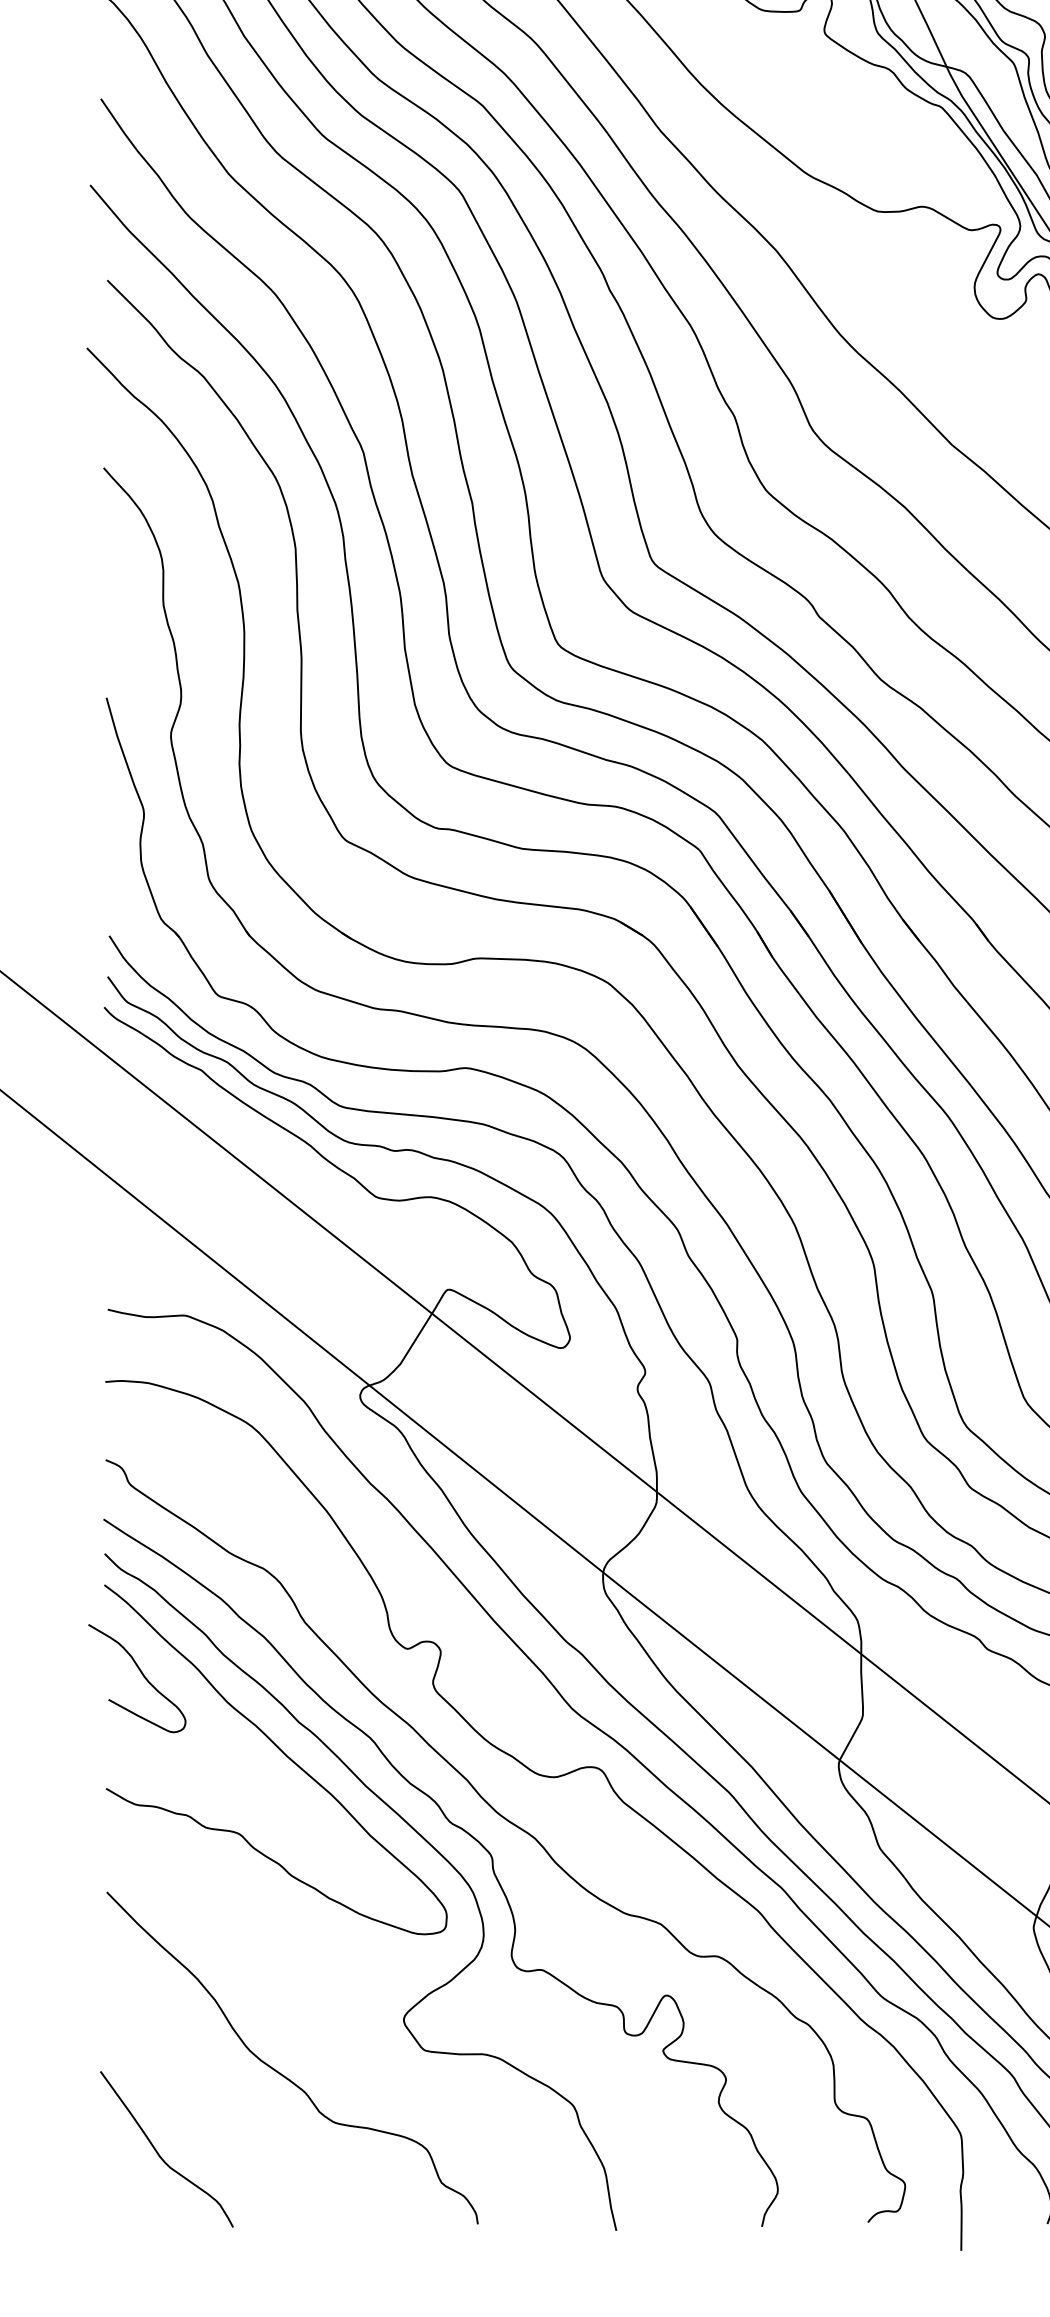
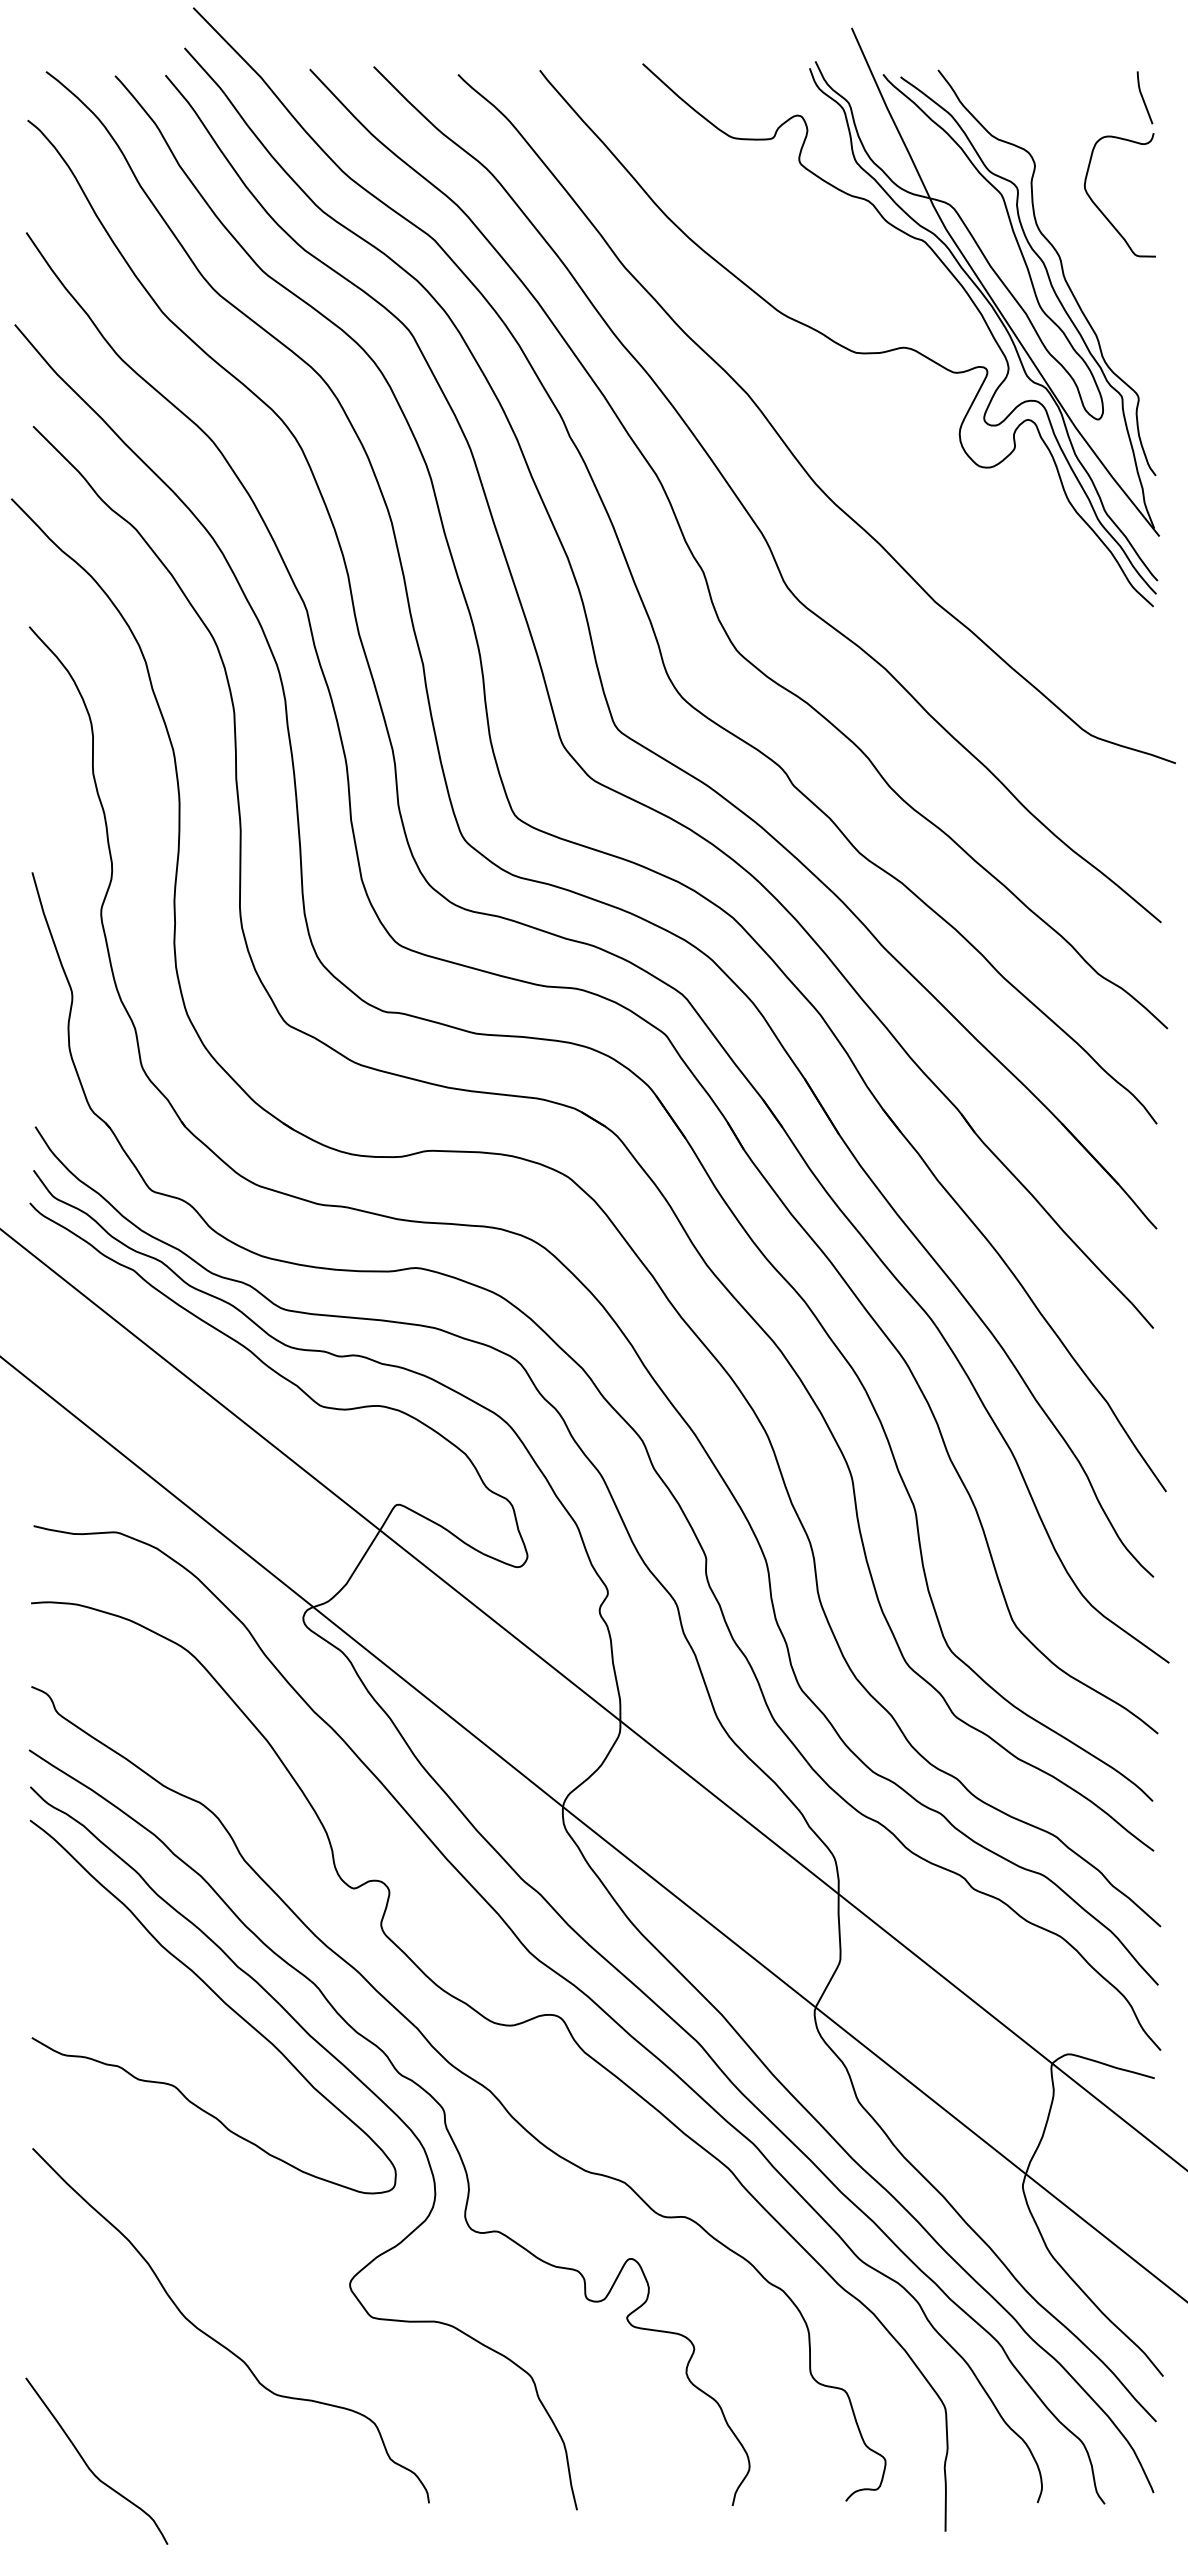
curve: (141, 1674) -> (69, 1915), removed
curve: (159, 2153) -> (88, 2465), moved

